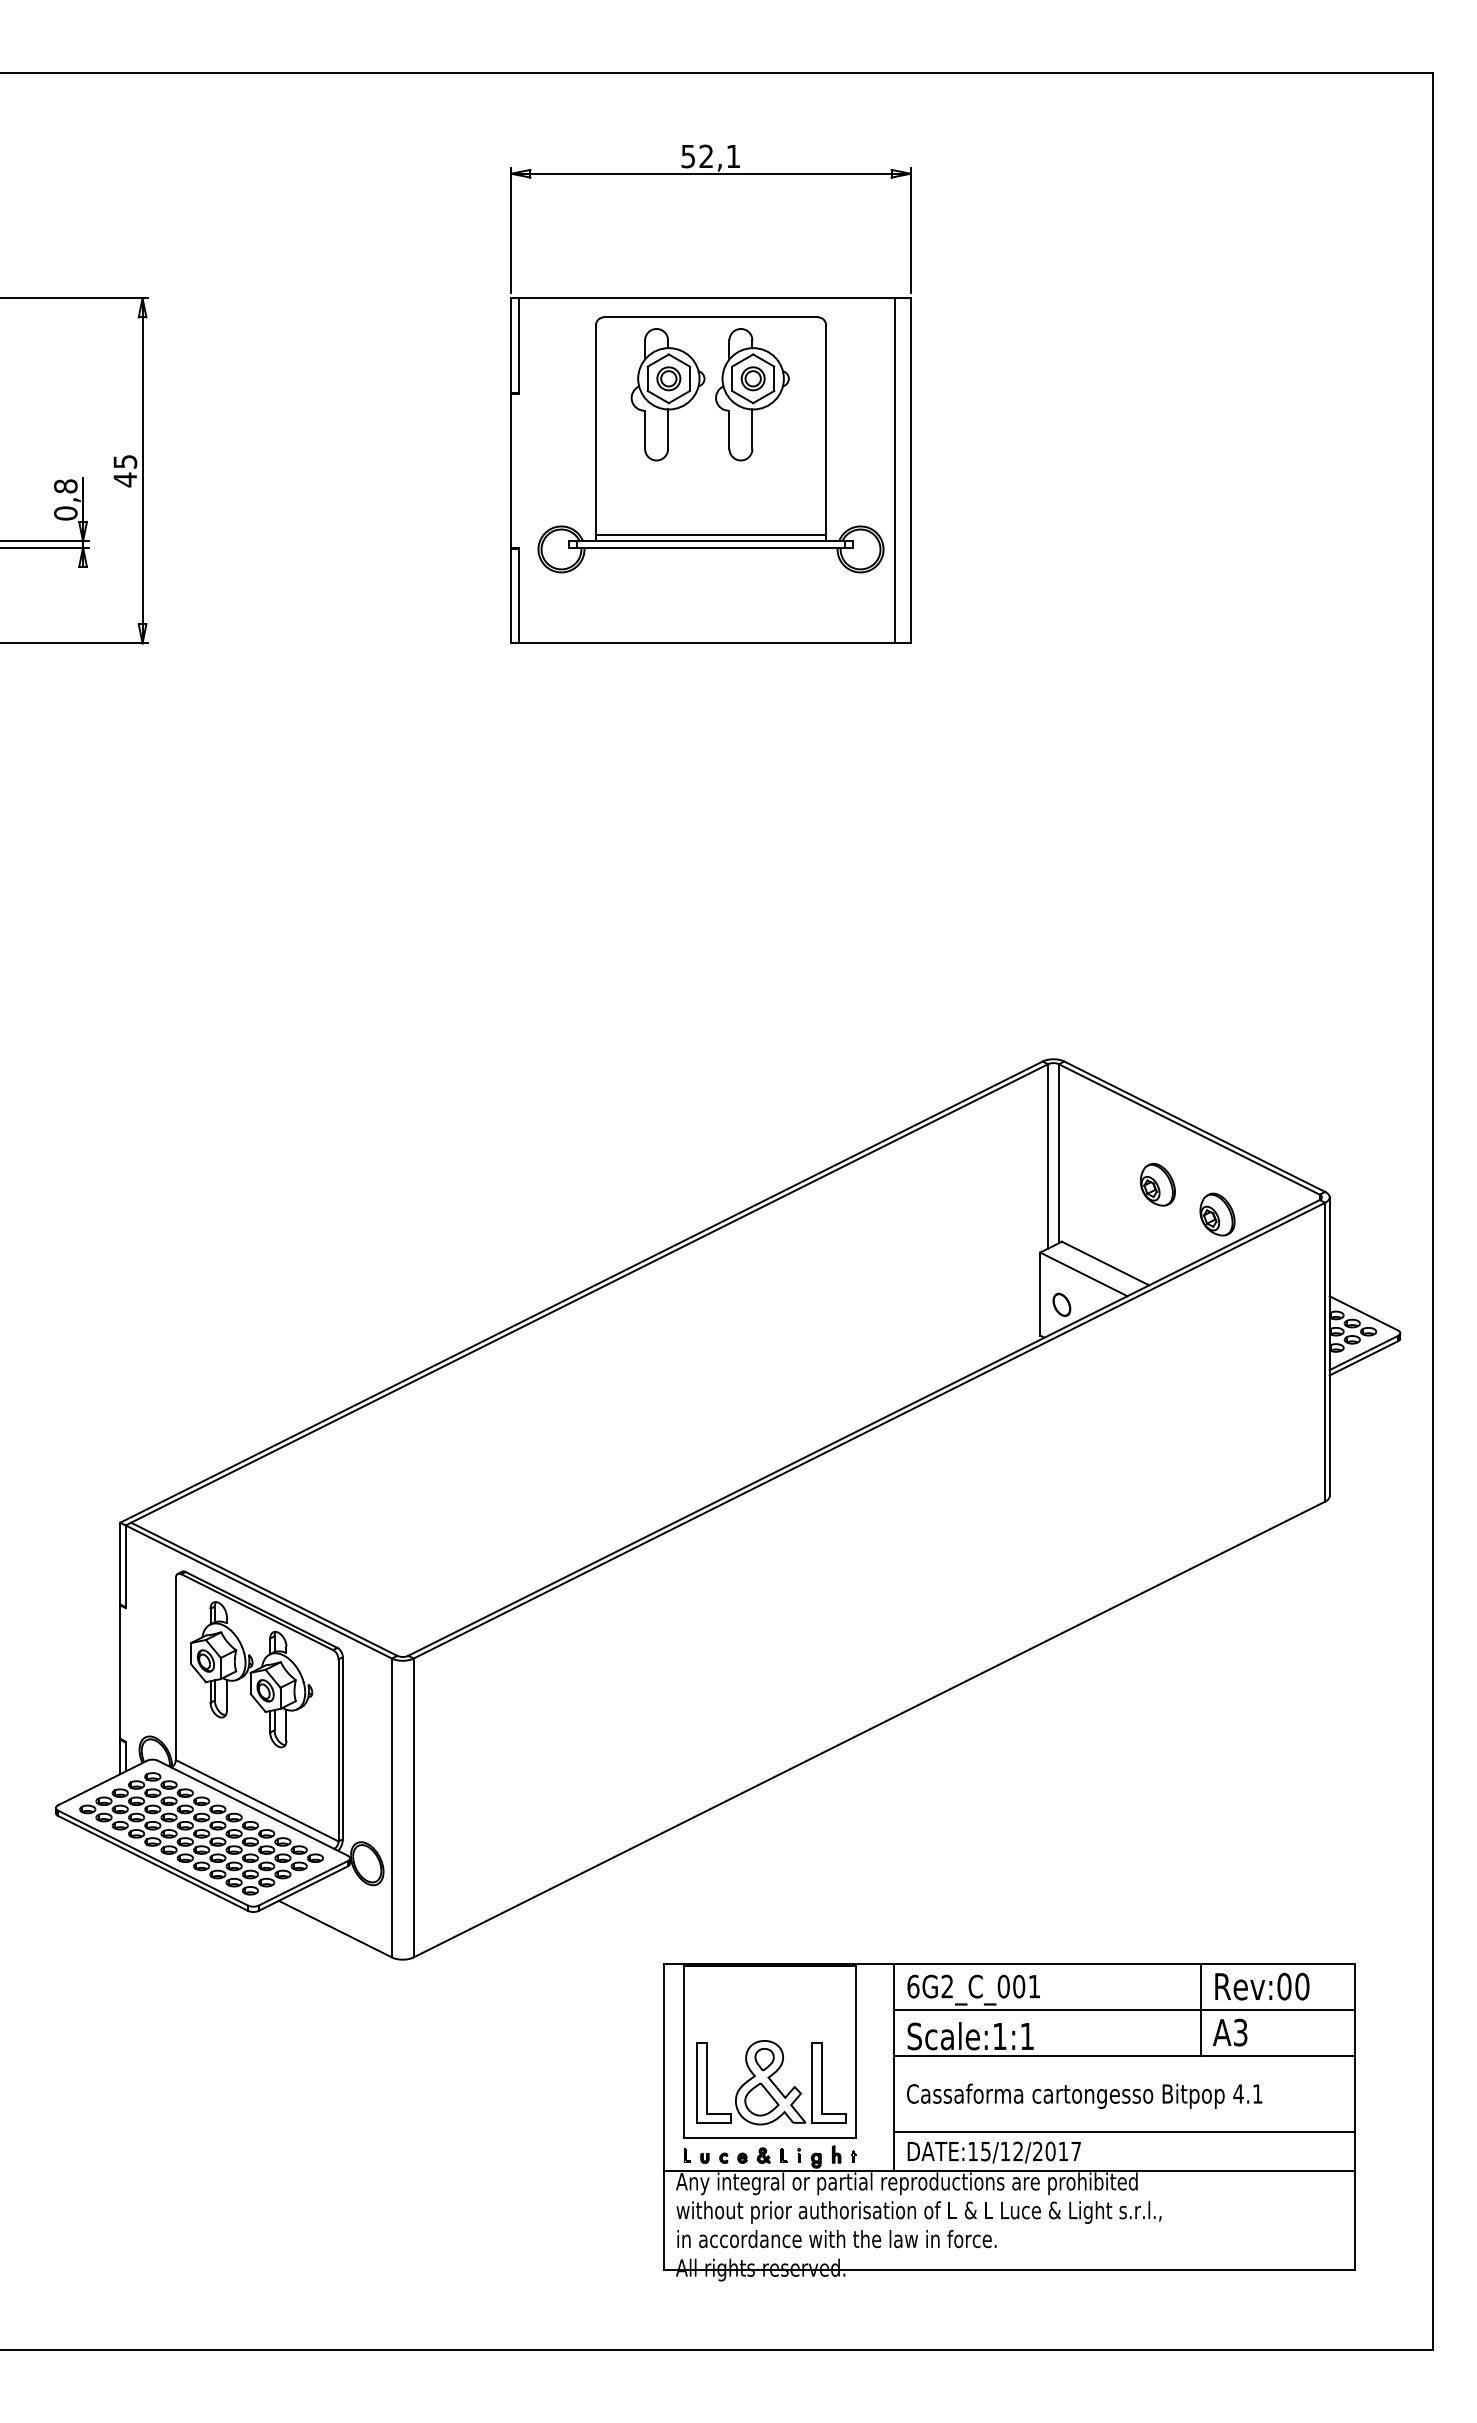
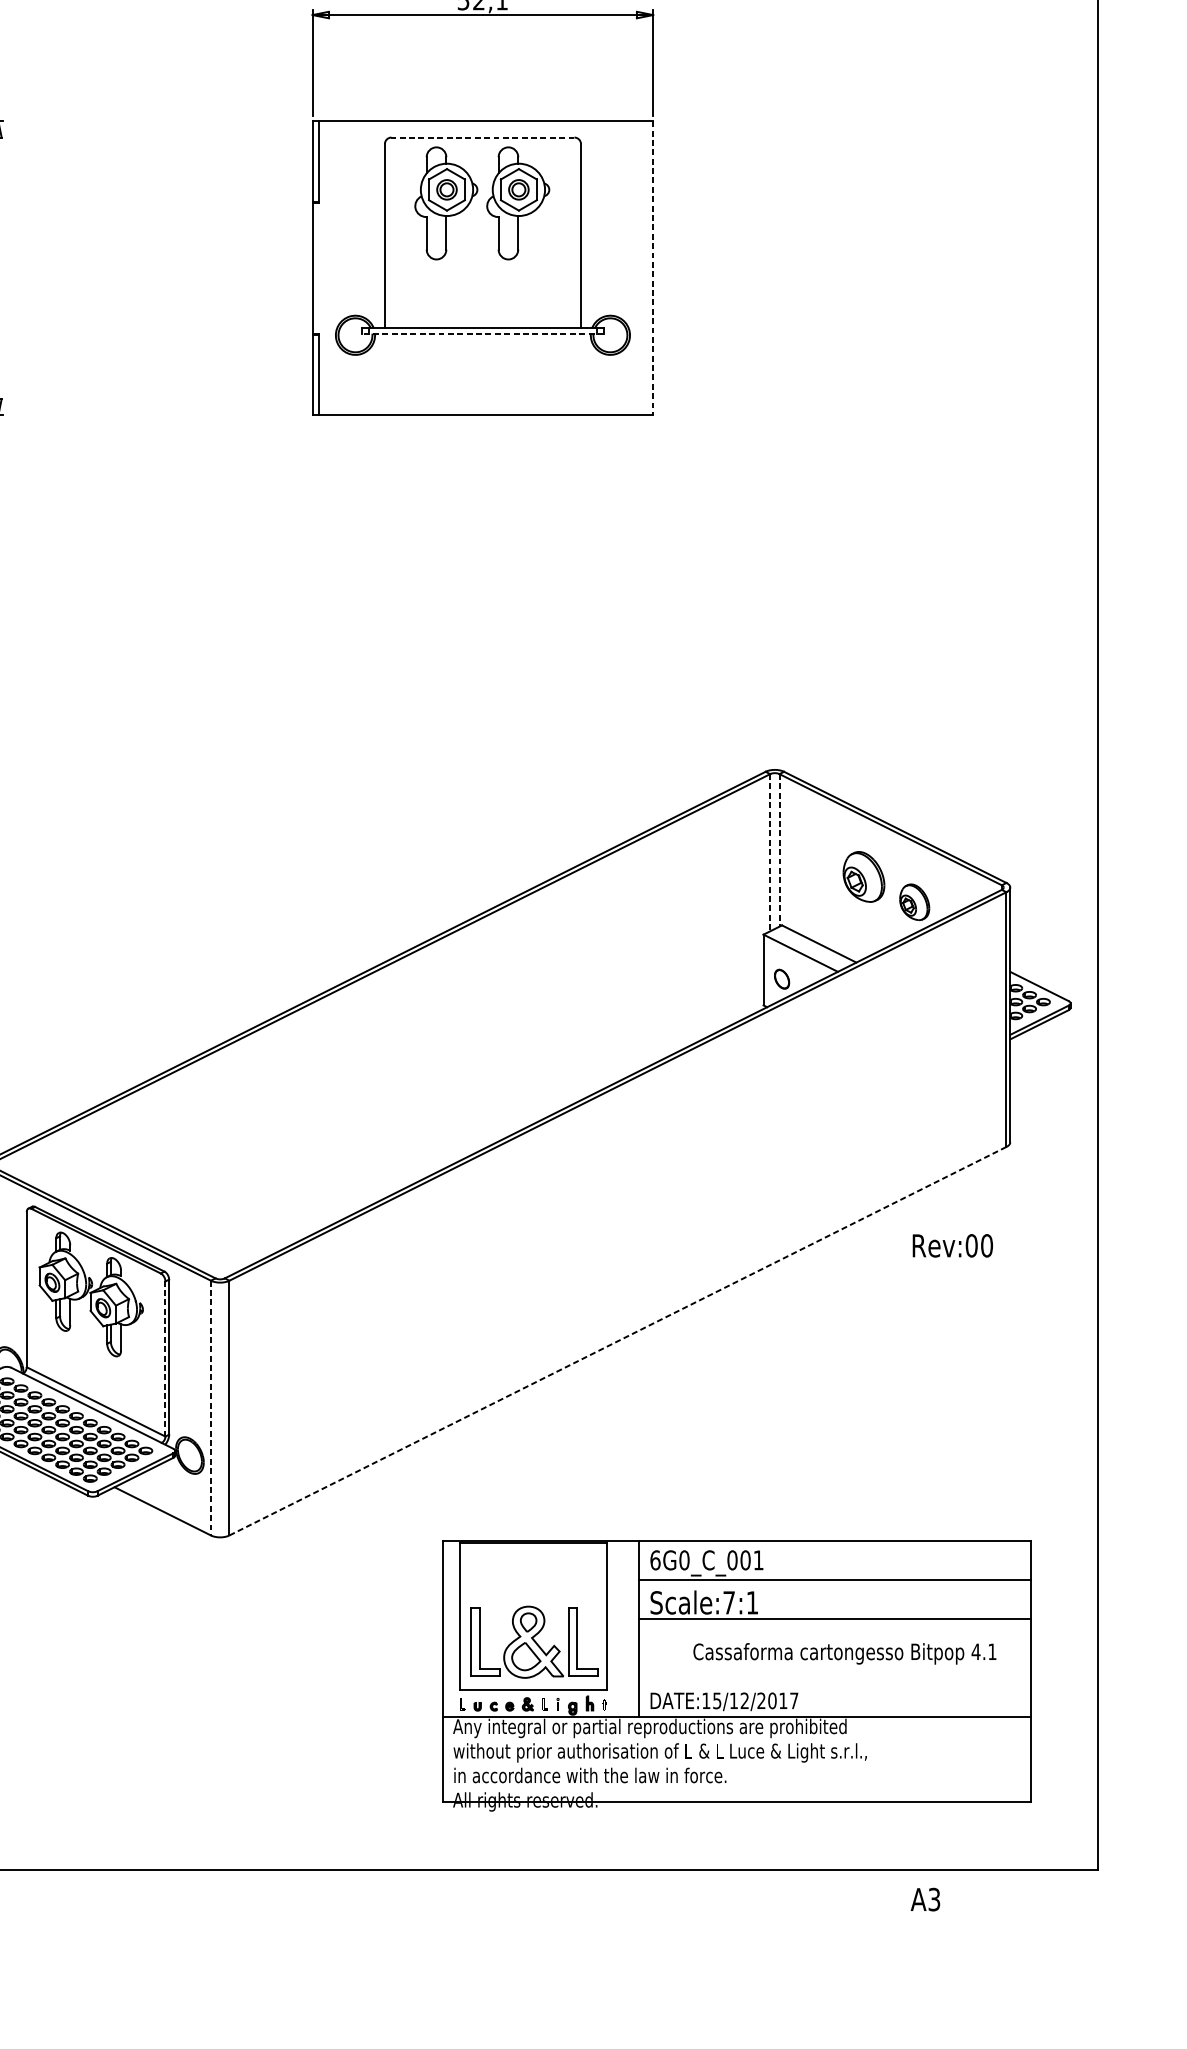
line: (710, 317) -> (482, 137), solid -> dashed
line: (895, 470) -> (640, 268), removed
line: (910, 470) -> (652, 268), solid -> dashed
line: (711, 535) -> (483, 323), removed
line: (711, 547) -> (483, 333), solid -> dashed
line: (1058, 1154) -> (779, 851), solid -> dashed
line: (1048, 1156) -> (770, 852), solid -> dashed
part: (1157, 1184) -> (863, 876), size x1.4
line: (869, 1729) -> (618, 1341), solid -> dashed
line: (338, 1750) -> (165, 1359), solid -> dashed
line: (391, 1808) -> (210, 1408), solid -> dashed
text: (947, 1986) -> (684, 1560), 6G2_C_001 -> 6G0_C_001
text: (1262, 1986) -> (953, 1245), moved
line: (1201, 2009) -> (901, 1579), removed
text: (1230, 2032) -> (925, 1899), moved
text: (999, 2036) -> (728, 1602), Scale:1:1 -> Scale:7:1
text: (1084, 2095) -> (844, 1653), moved
line: (1124, 2132) -> (835, 1684), removed

